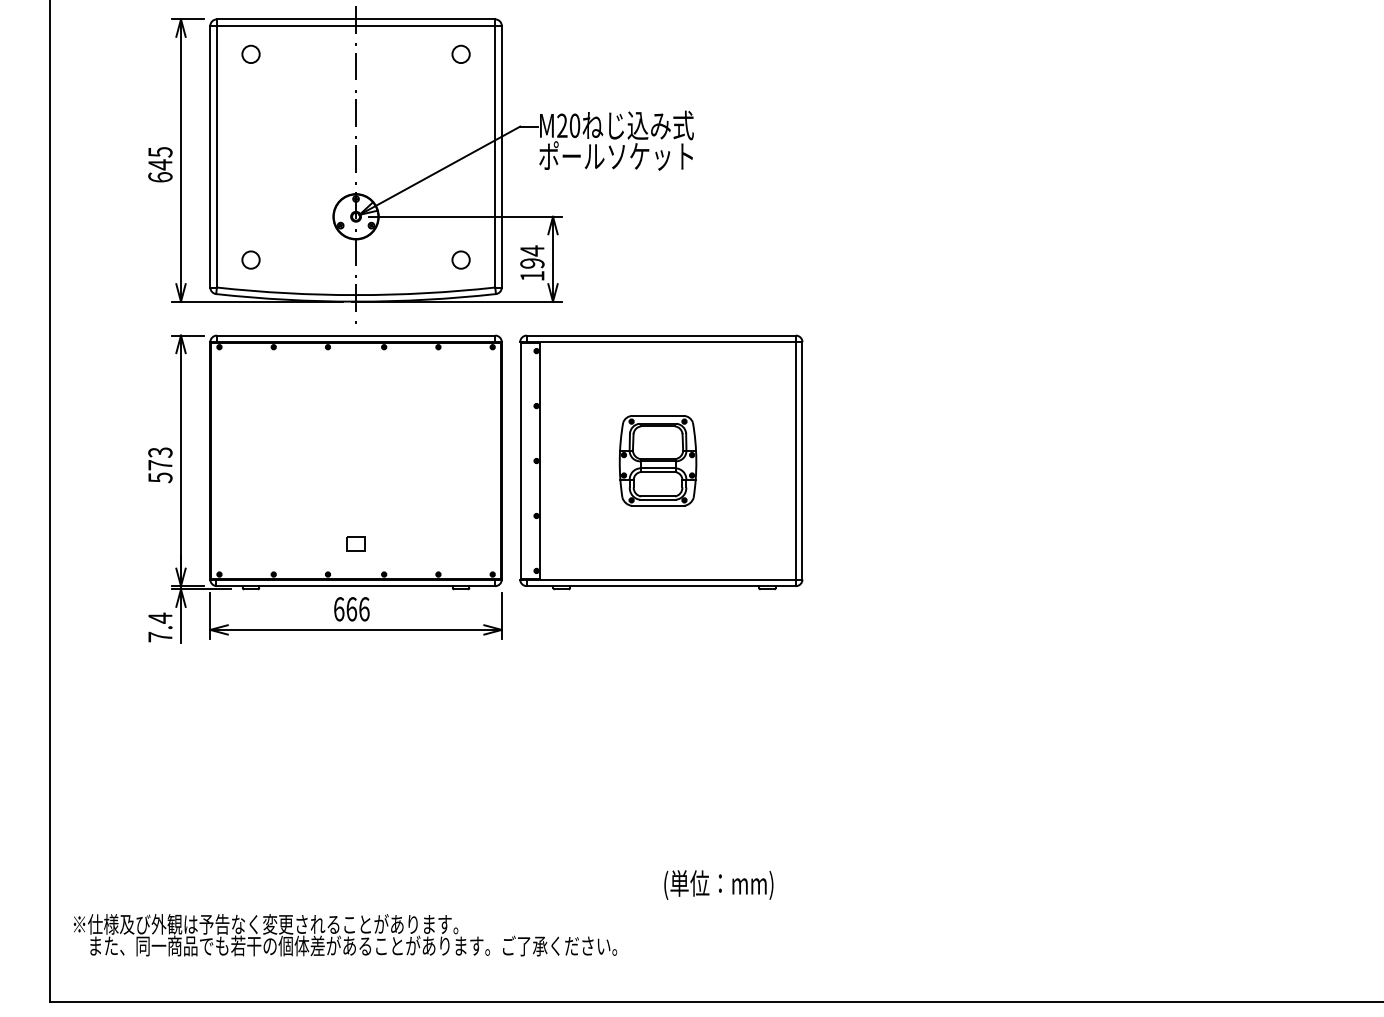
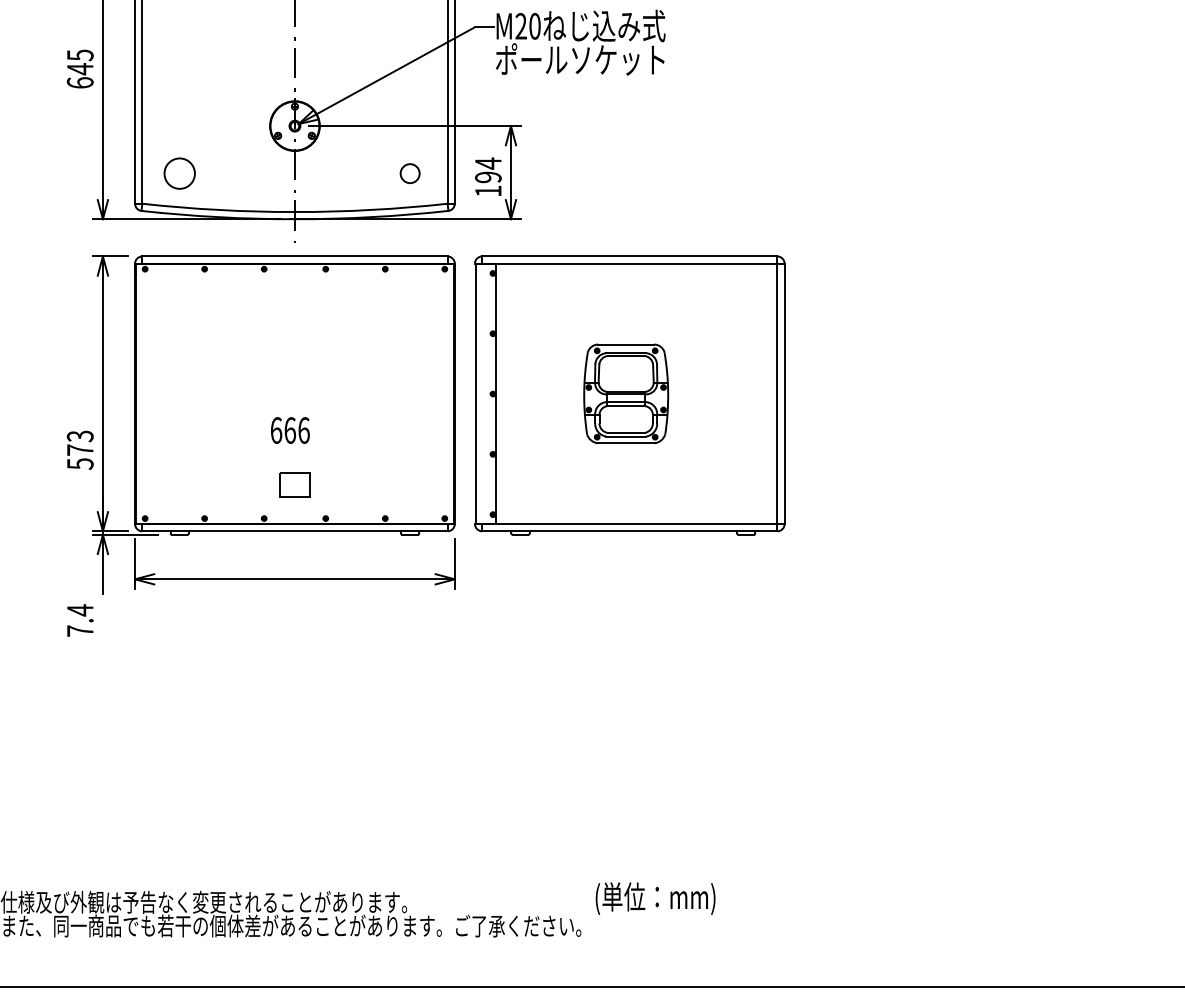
circle: (250, 259) -> (179, 173), size x1.6
text: (160, 465) -> (80, 450), moved
part: (355, 543) -> (294, 484), size x1.6
text: (351, 609) -> (289, 430), moved
text: (160, 627) -> (80, 620), moved
text: (718, 884) -> (655, 898), moved

